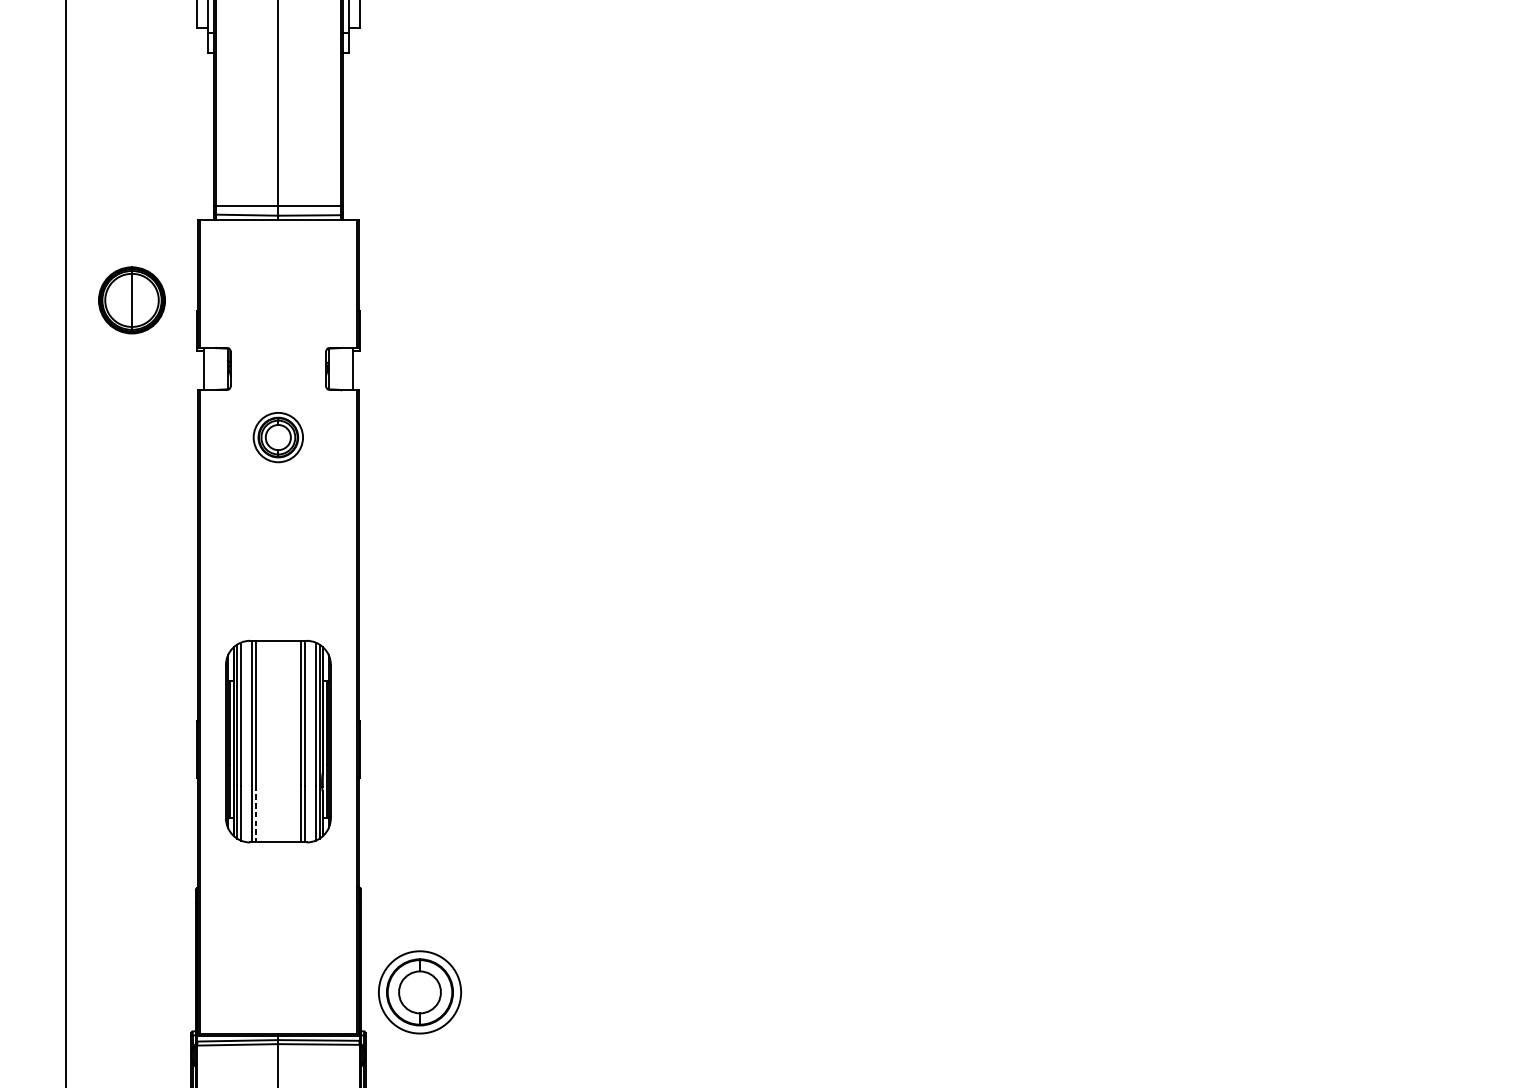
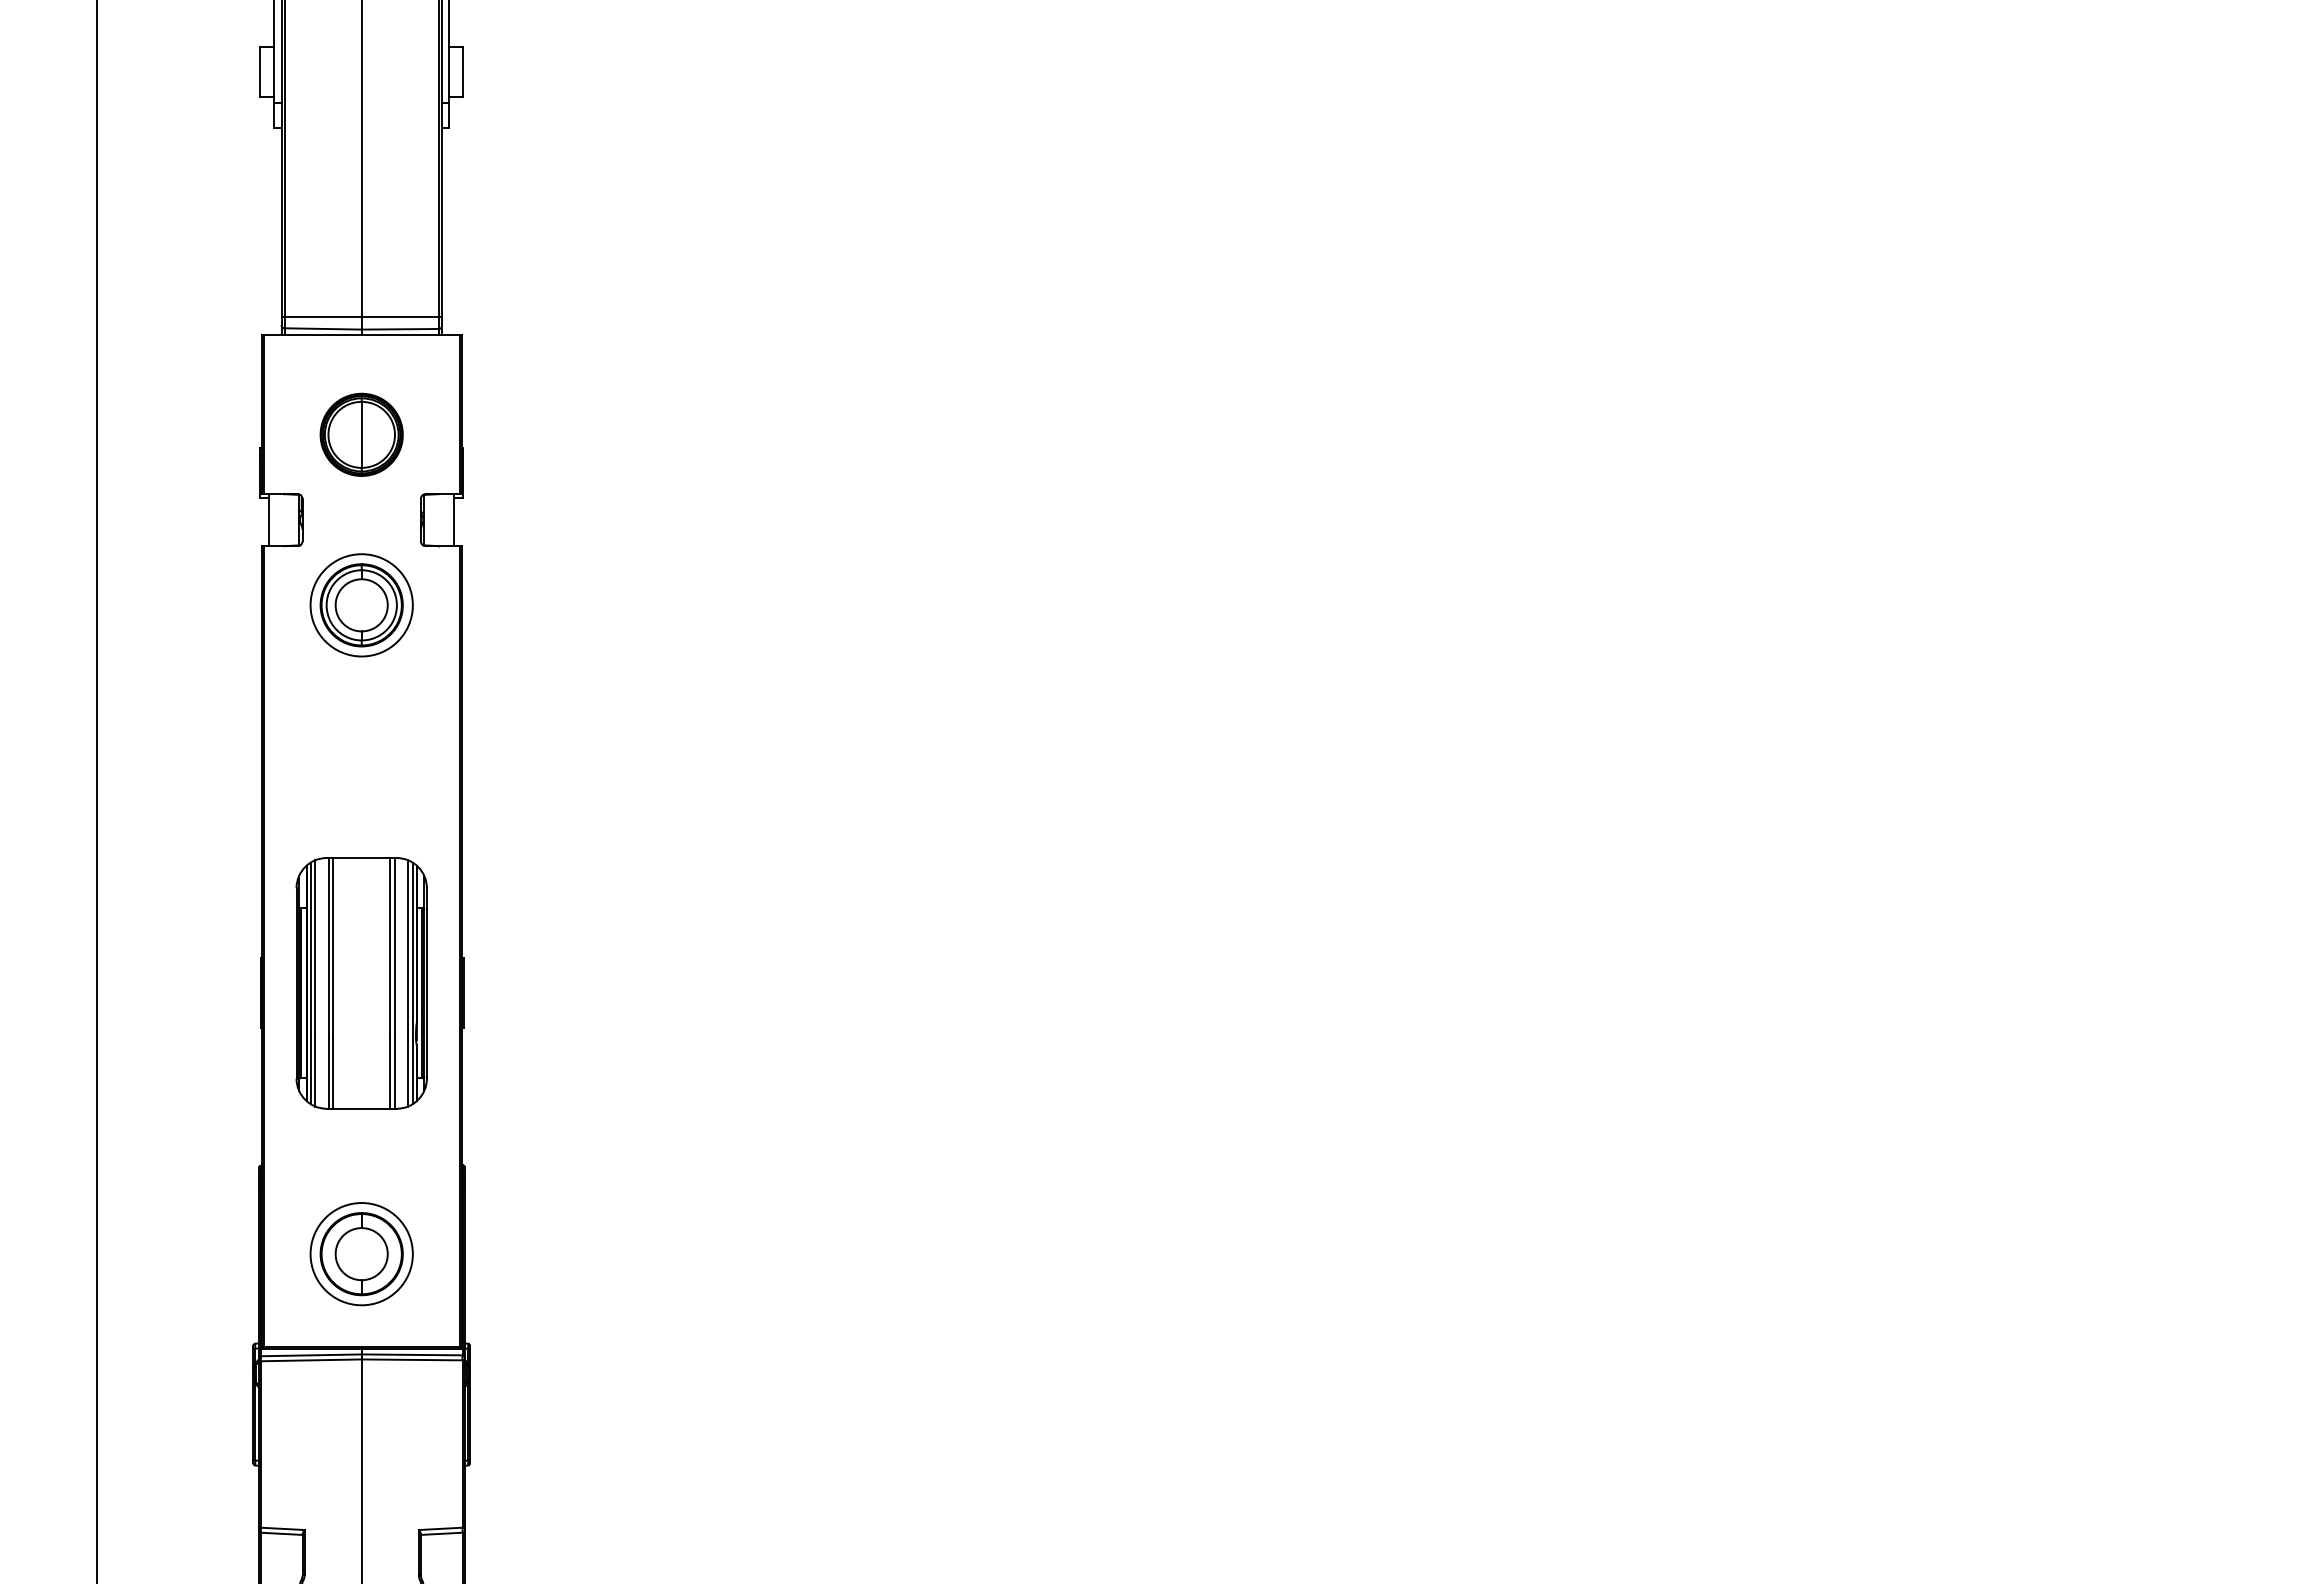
part: (131, 300) -> (361, 434), moved
part: (278, 437) -> (361, 605), size x1.67
line: (255, 814) -> (333, 1073), dashed -> solid
part: (419, 992) -> (361, 1254), moved

